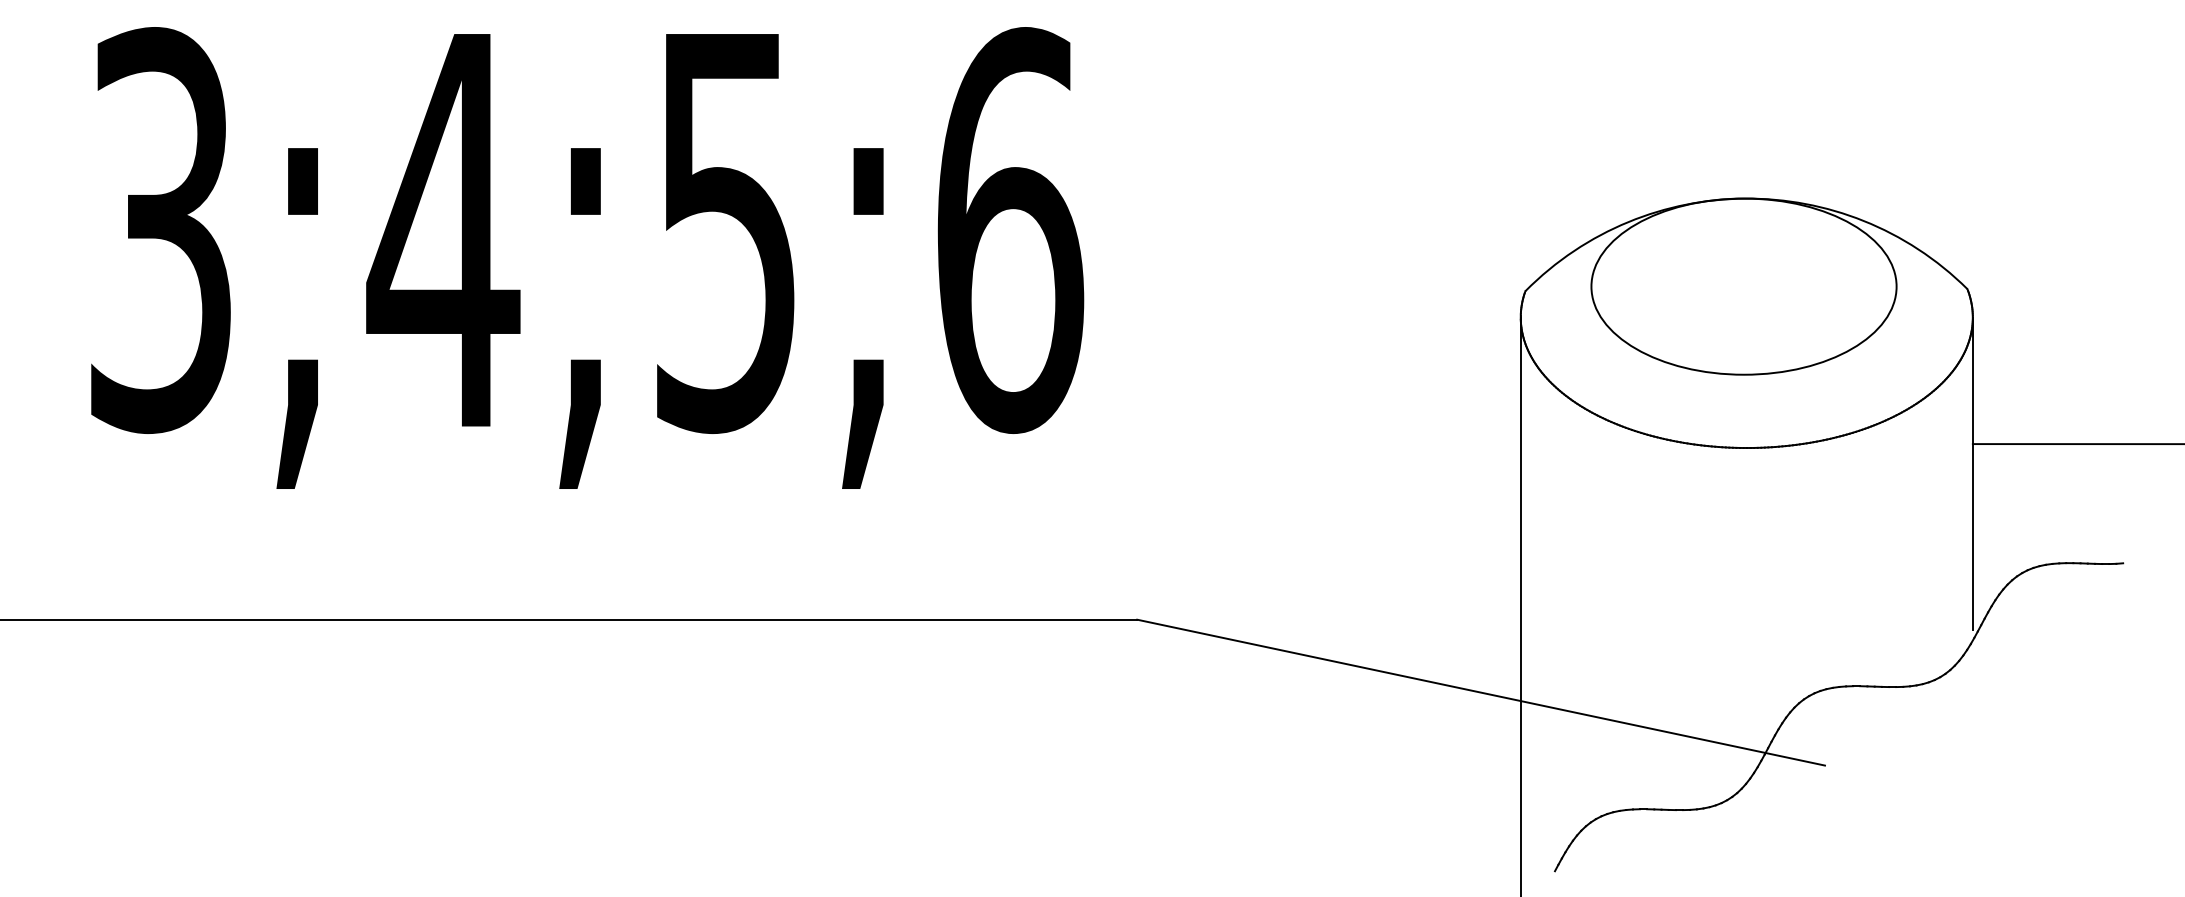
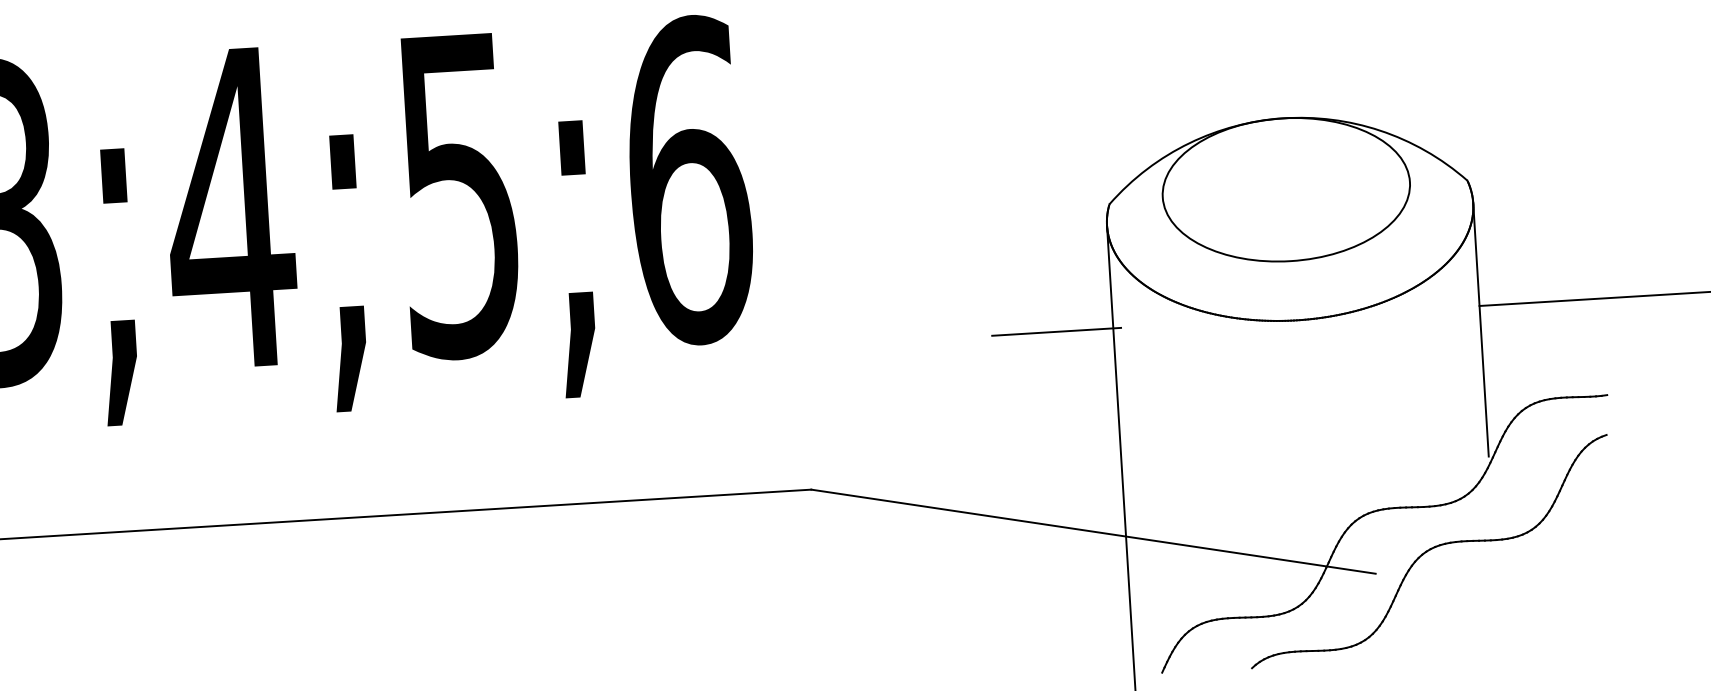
line: (1450, 444) -> (1056, 332), added
part: (1892, 742) -> (1429, 551), added

